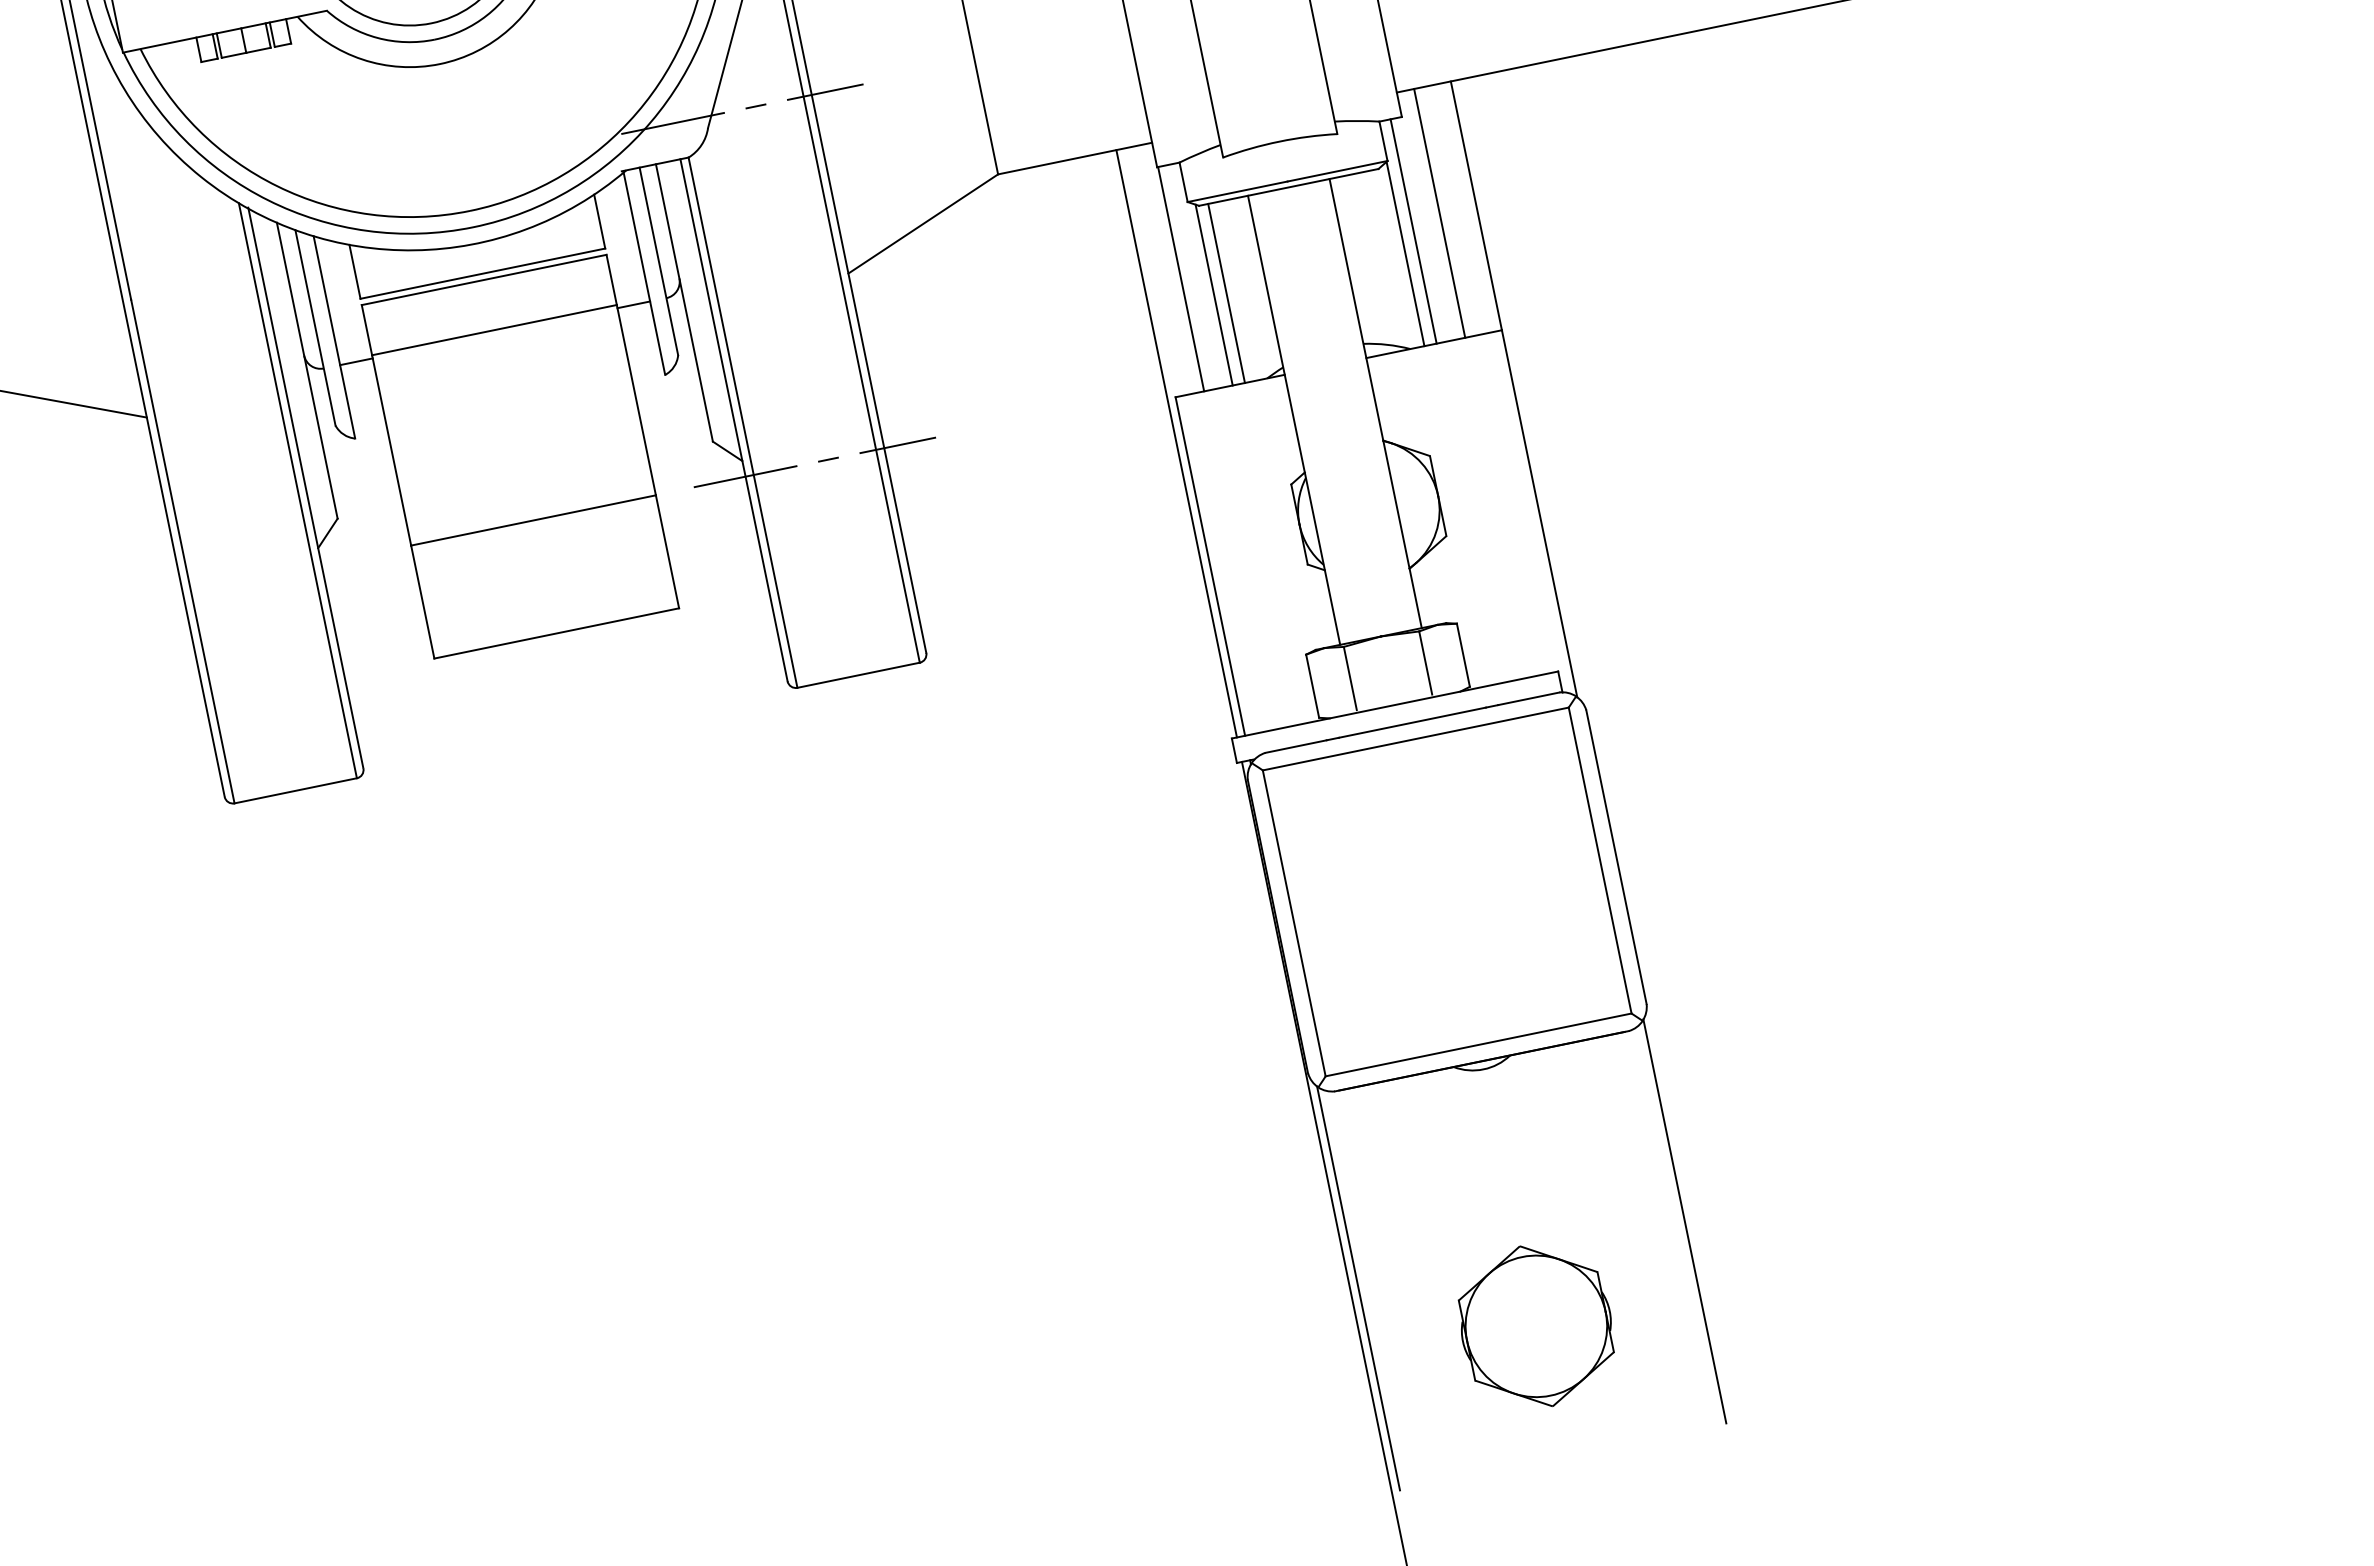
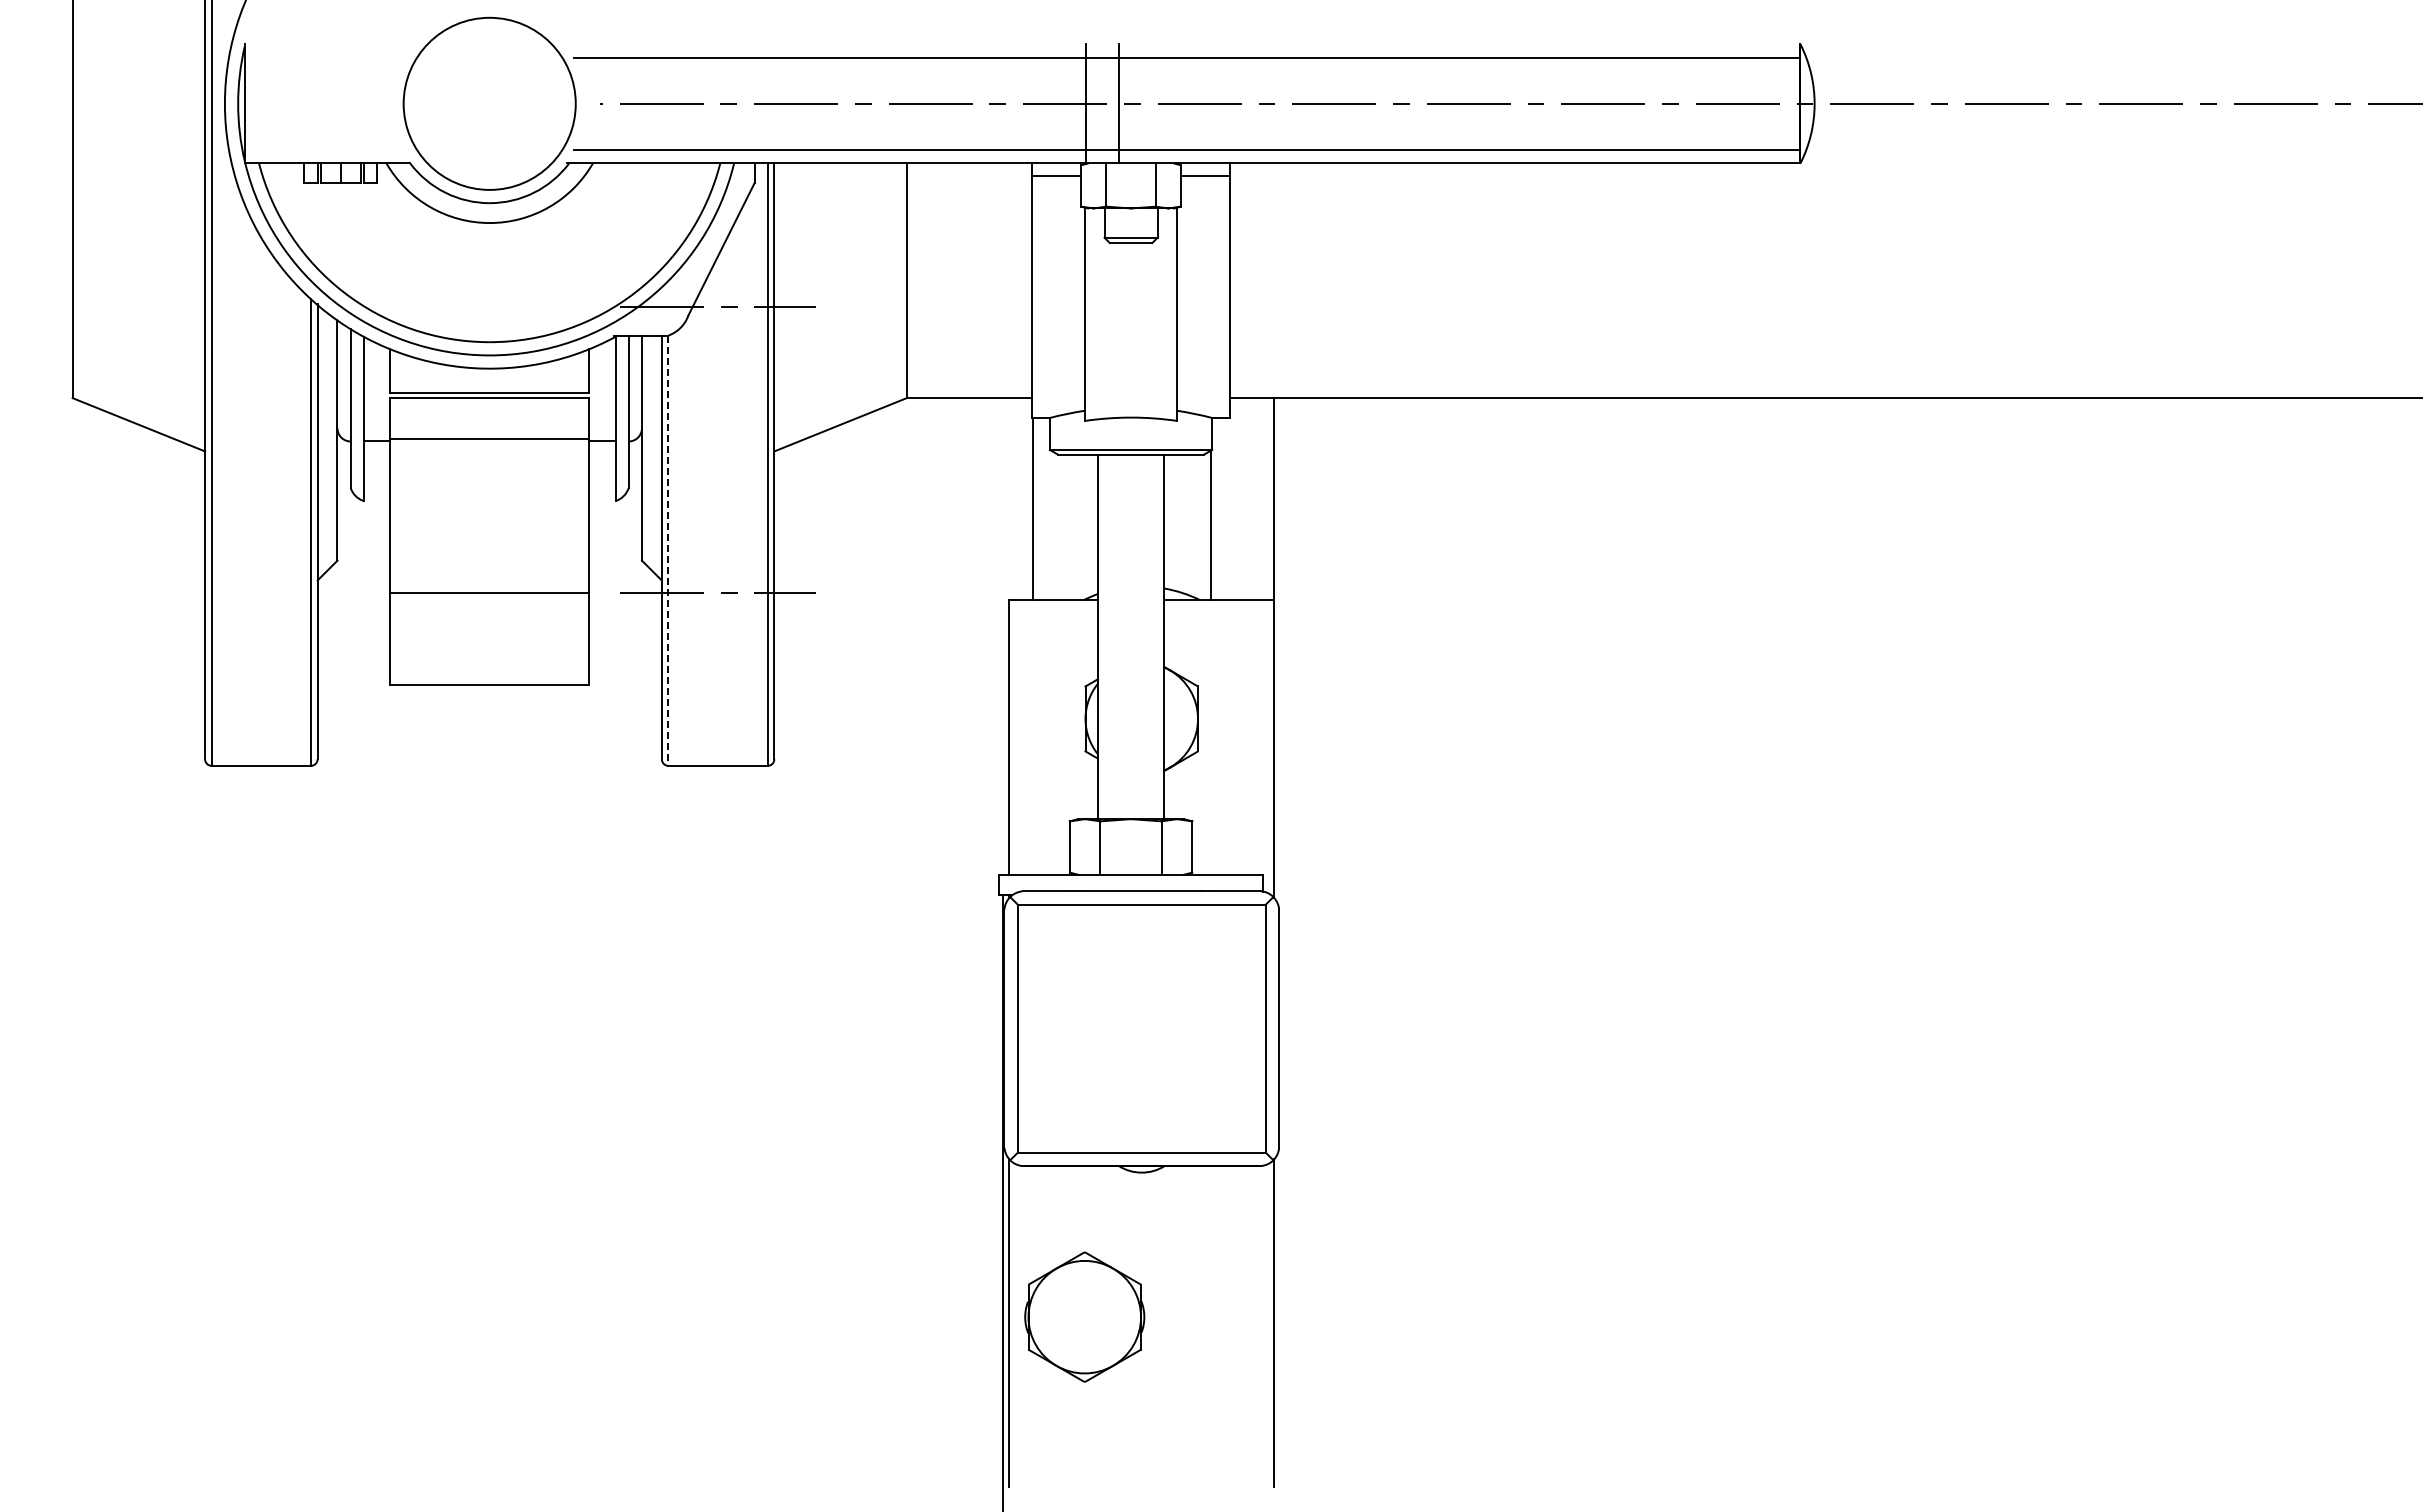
line: (1439, 213) -> (1244, 499), removed
line: (1413, 230) -> (1221, 508), removed
line: (1226, 293) -> (1065, 527), removed
line: (1213, 294) -> (1055, 526), removed
line: (743, 423) -> (668, 551), solid -> dashed
line: (1176, 443) -> (1002, 636), removed
part: (1535, 1325) -> (1084, 1316), moved

